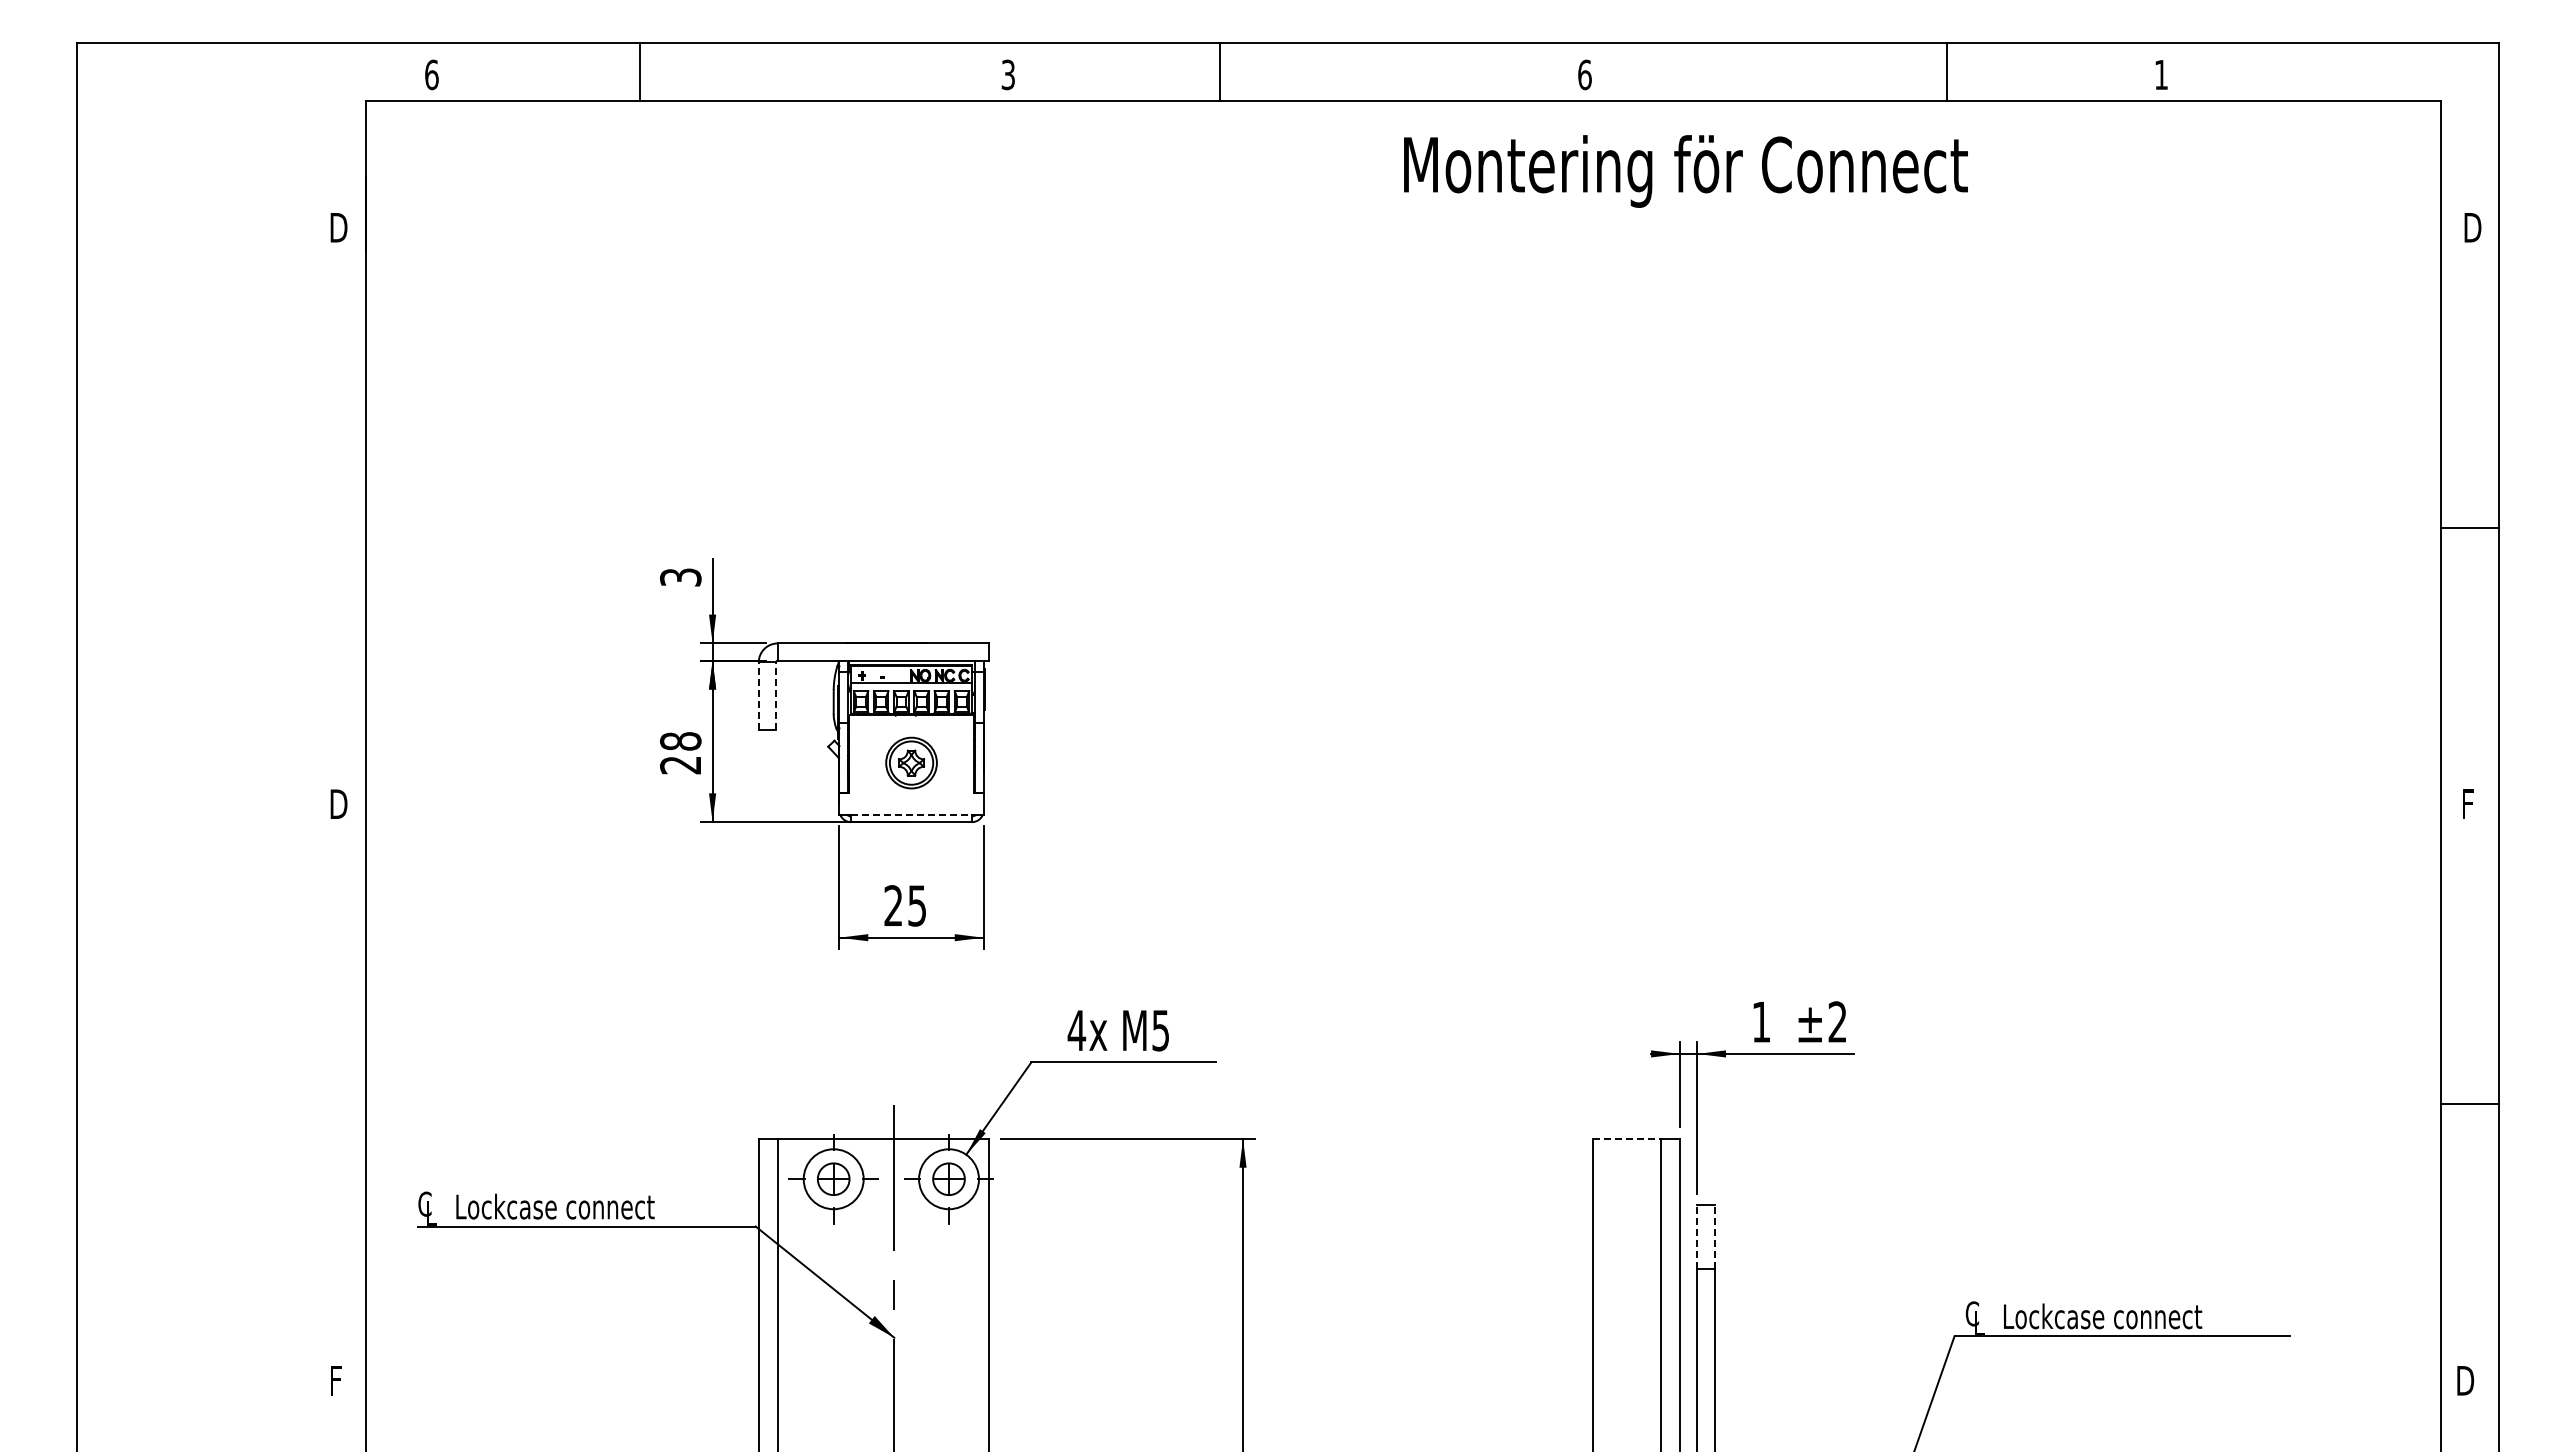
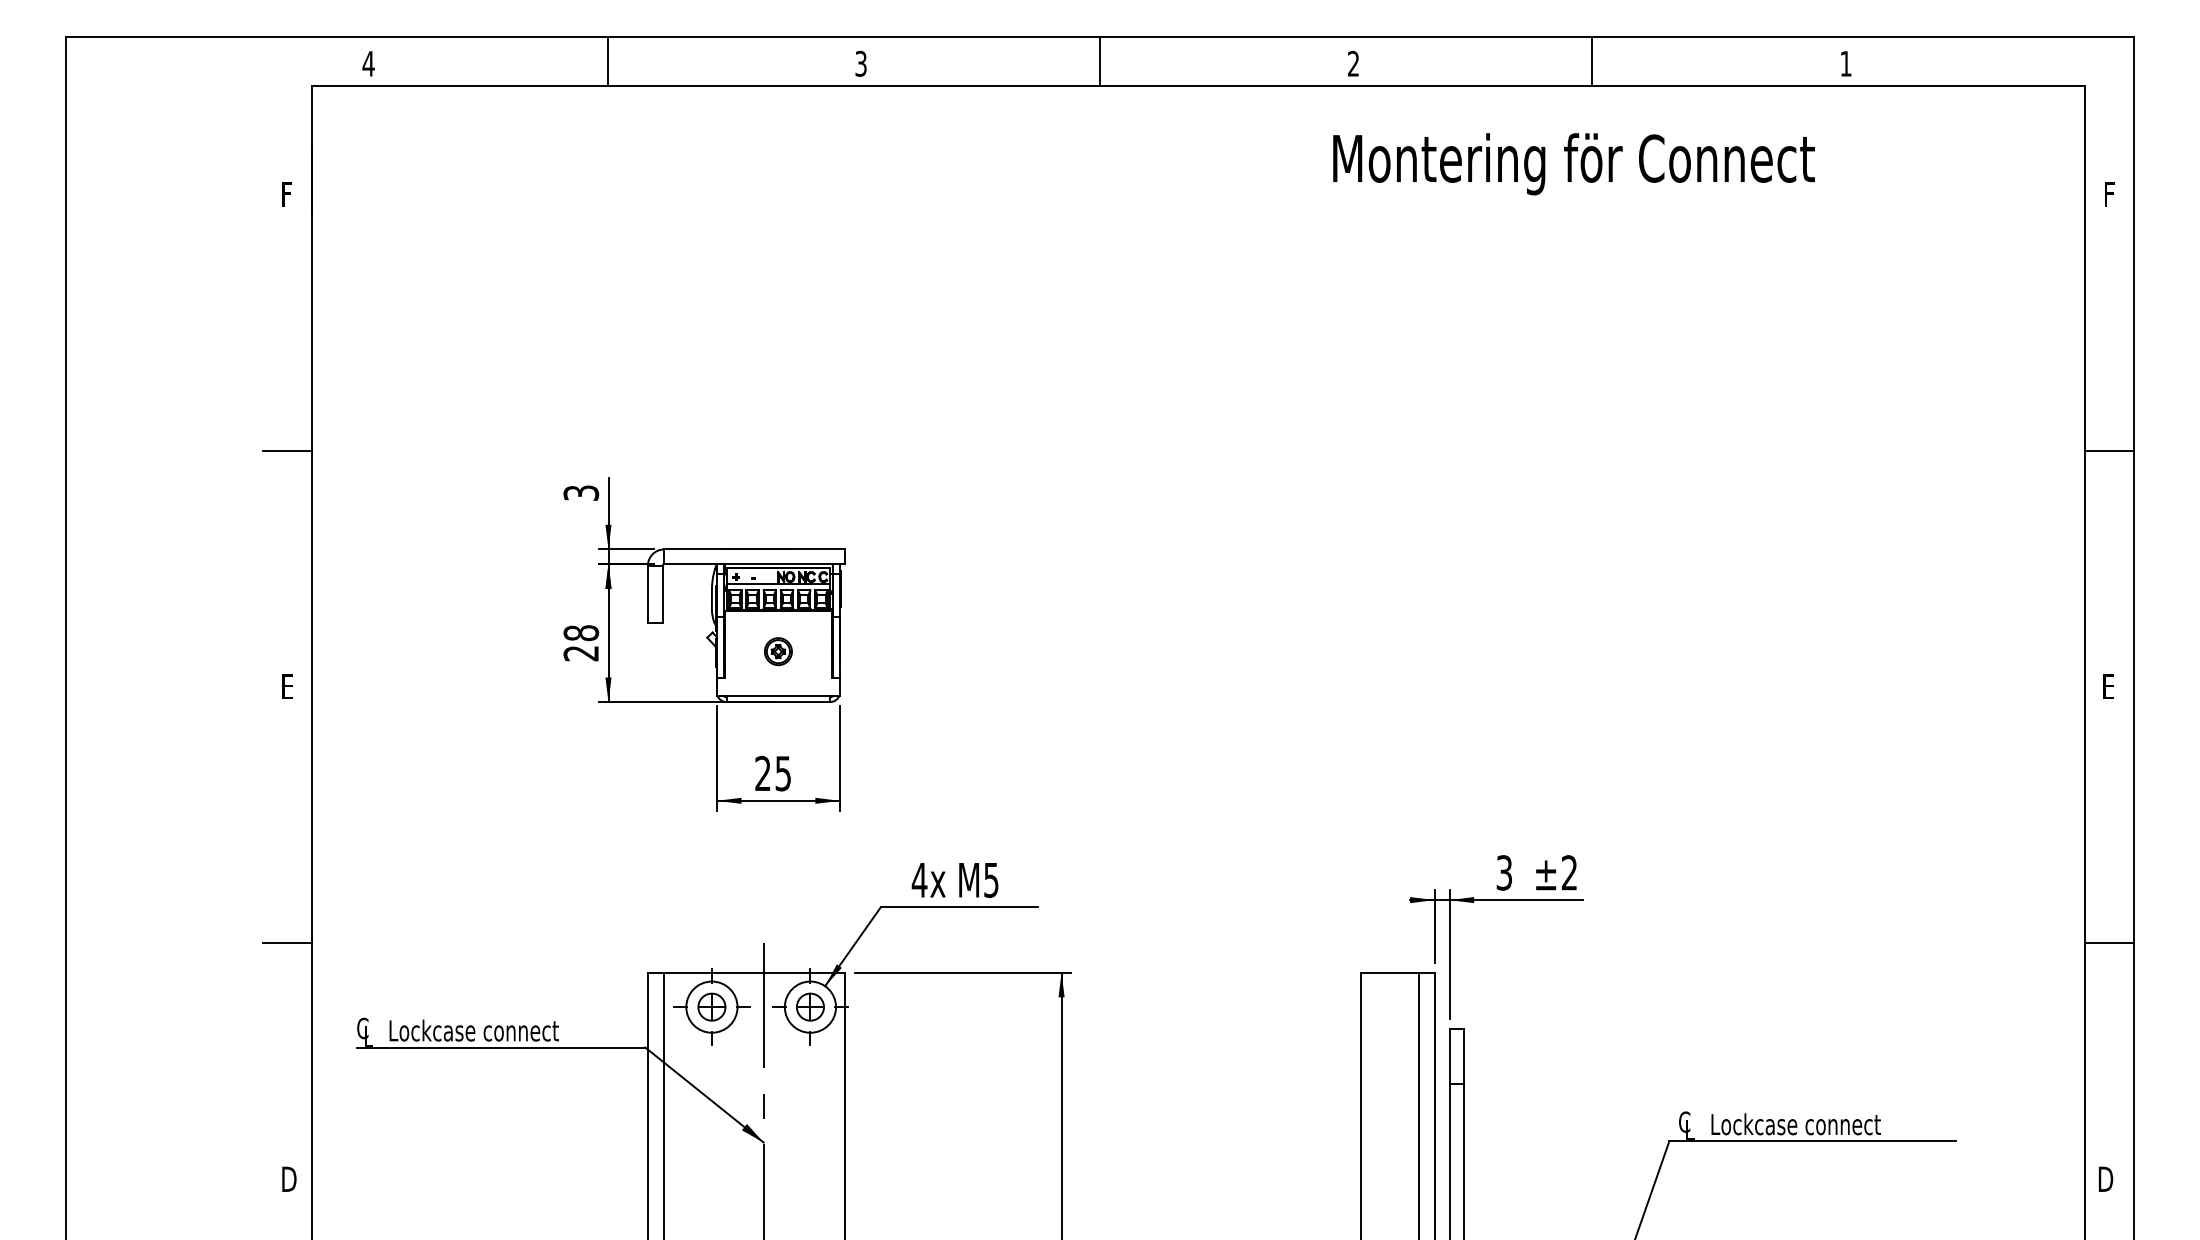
line: (640, 72) -> (607, 61), moved
line: (1220, 72) -> (1100, 61), moved
line: (1946, 72) -> (1592, 61), moved
text: (431, 74) -> (368, 63), 6 -> 4
text: (1584, 74) -> (1353, 63), 6 -> 2
text: (1685, 171) -> (1573, 164), moved
text: (338, 227) -> (288, 194), D -> F
text: (2472, 227) -> (2111, 194), D -> F
line: (336, 527) -> (287, 450), added
line: (758, 696) -> (647, 594), dashed -> solid
line: (776, 696) -> (663, 594), dashed -> solid
part: (911, 762) -> (778, 651), size x0.62
text: (338, 803) -> (288, 686), D -> E
text: (2469, 803) -> (2109, 686), F -> E
line: (911, 814) -> (778, 695), dashed -> solid
text: (1761, 1021) -> (1504, 872), 1 -> 3
line: (336, 1104) -> (287, 943), added
line: (1627, 1138) -> (1390, 972), dashed -> solid
line: (1697, 1236) -> (1449, 1056), dashed -> solid
line: (1714, 1236) -> (1464, 1056), dashed -> solid
text: (338, 1380) -> (288, 1179), F -> D

